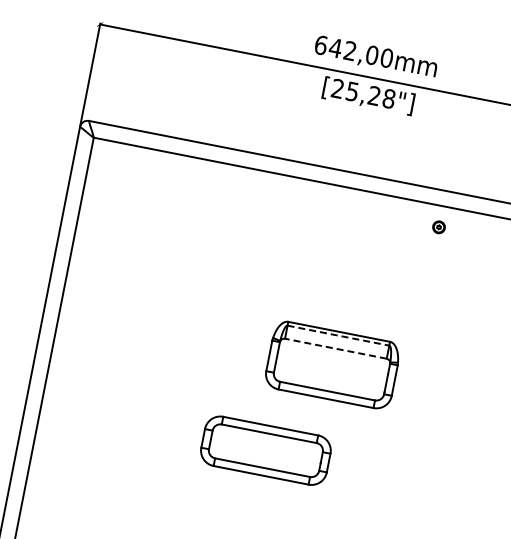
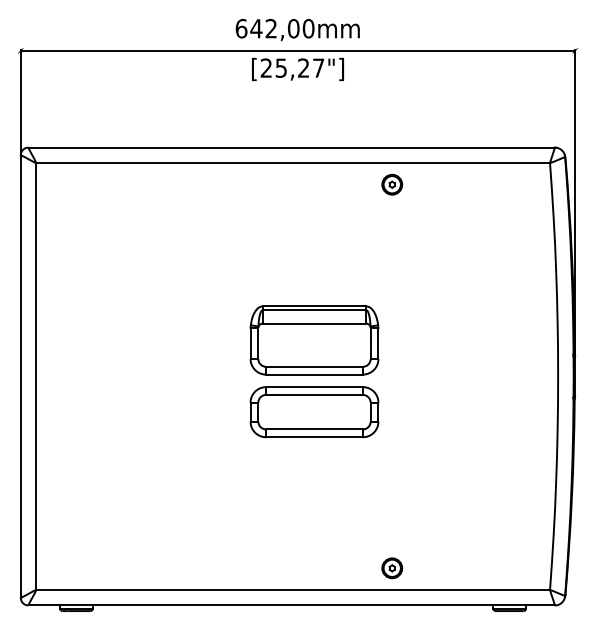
text: (389, 98) -> (318, 67), [25,28"] -> [25,27"]
part: (439, 227) -> (392, 184), size x1.67
line: (338, 335) -> (314, 310), dashed -> solid
line: (335, 348) -> (314, 323), dashed -> solid
part: (265, 451) -> (314, 412), moved

